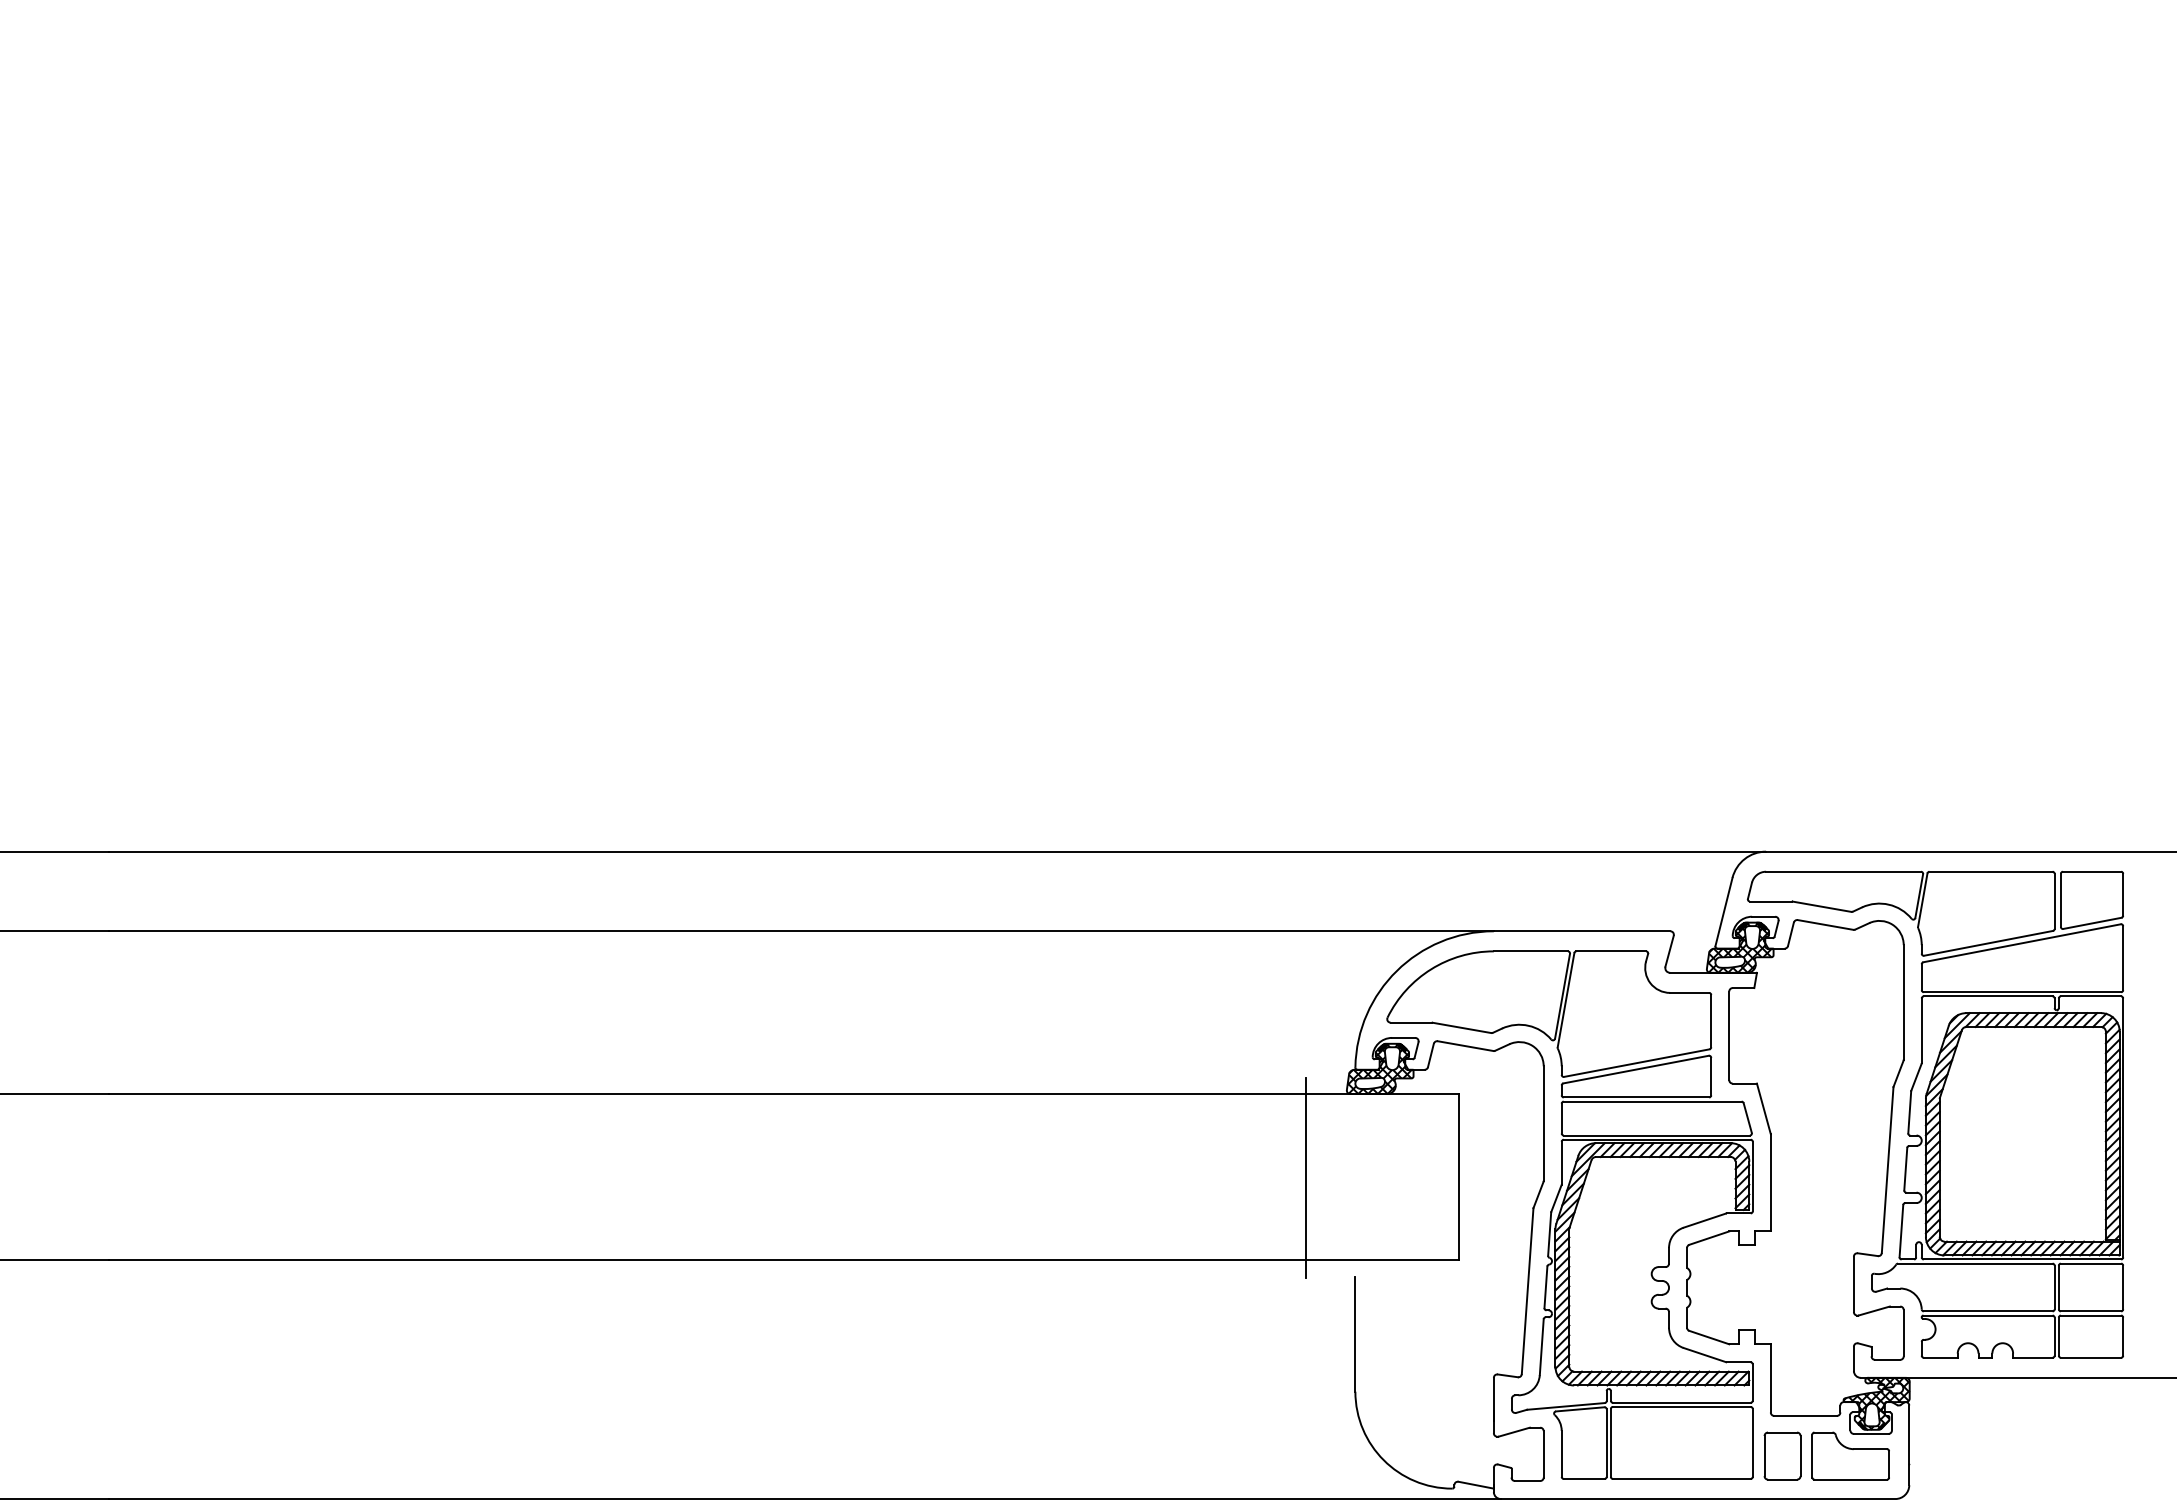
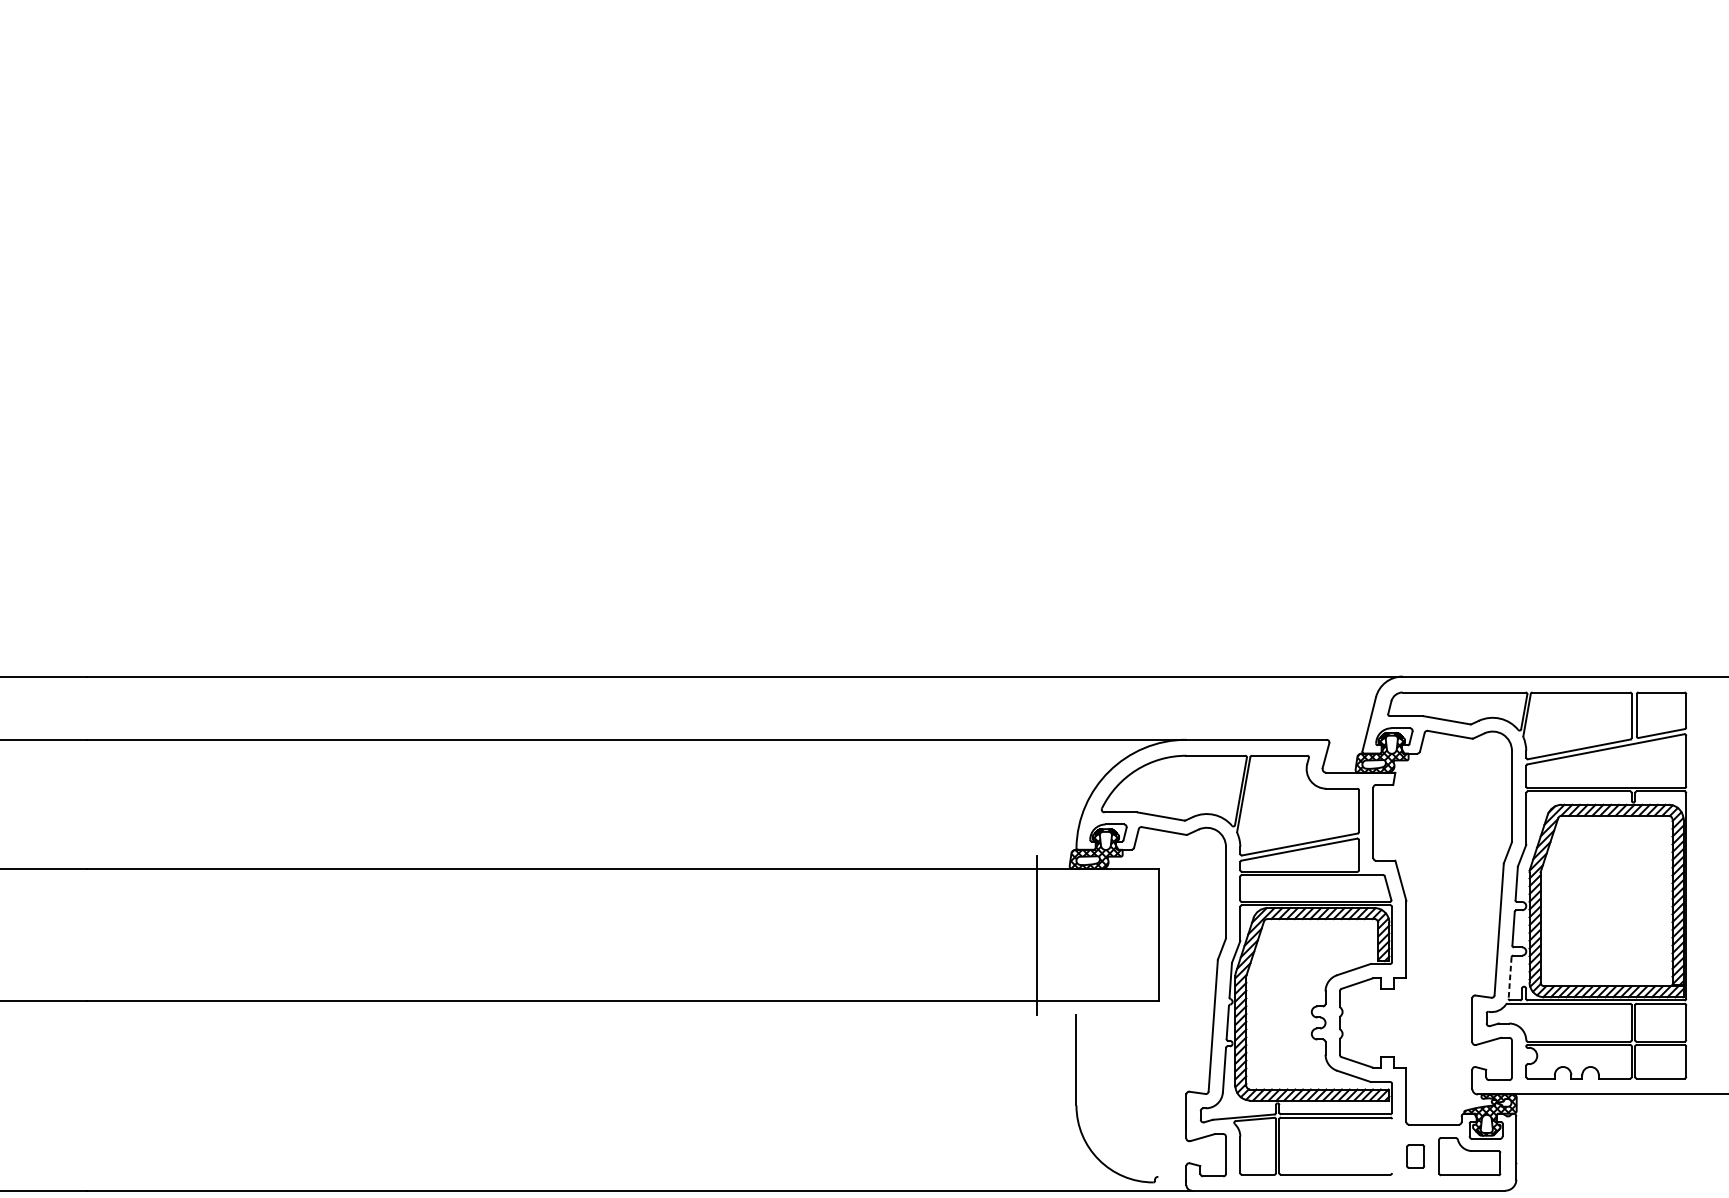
line: (1901, 1231) -> (1510, 978), solid -> dashed
line: (1752, 1442) -> (1391, 1145), removed
part: (1782, 1455) -> (1415, 1156), size x0.6
line: (1475, 1484) -> (1171, 1179), removed

